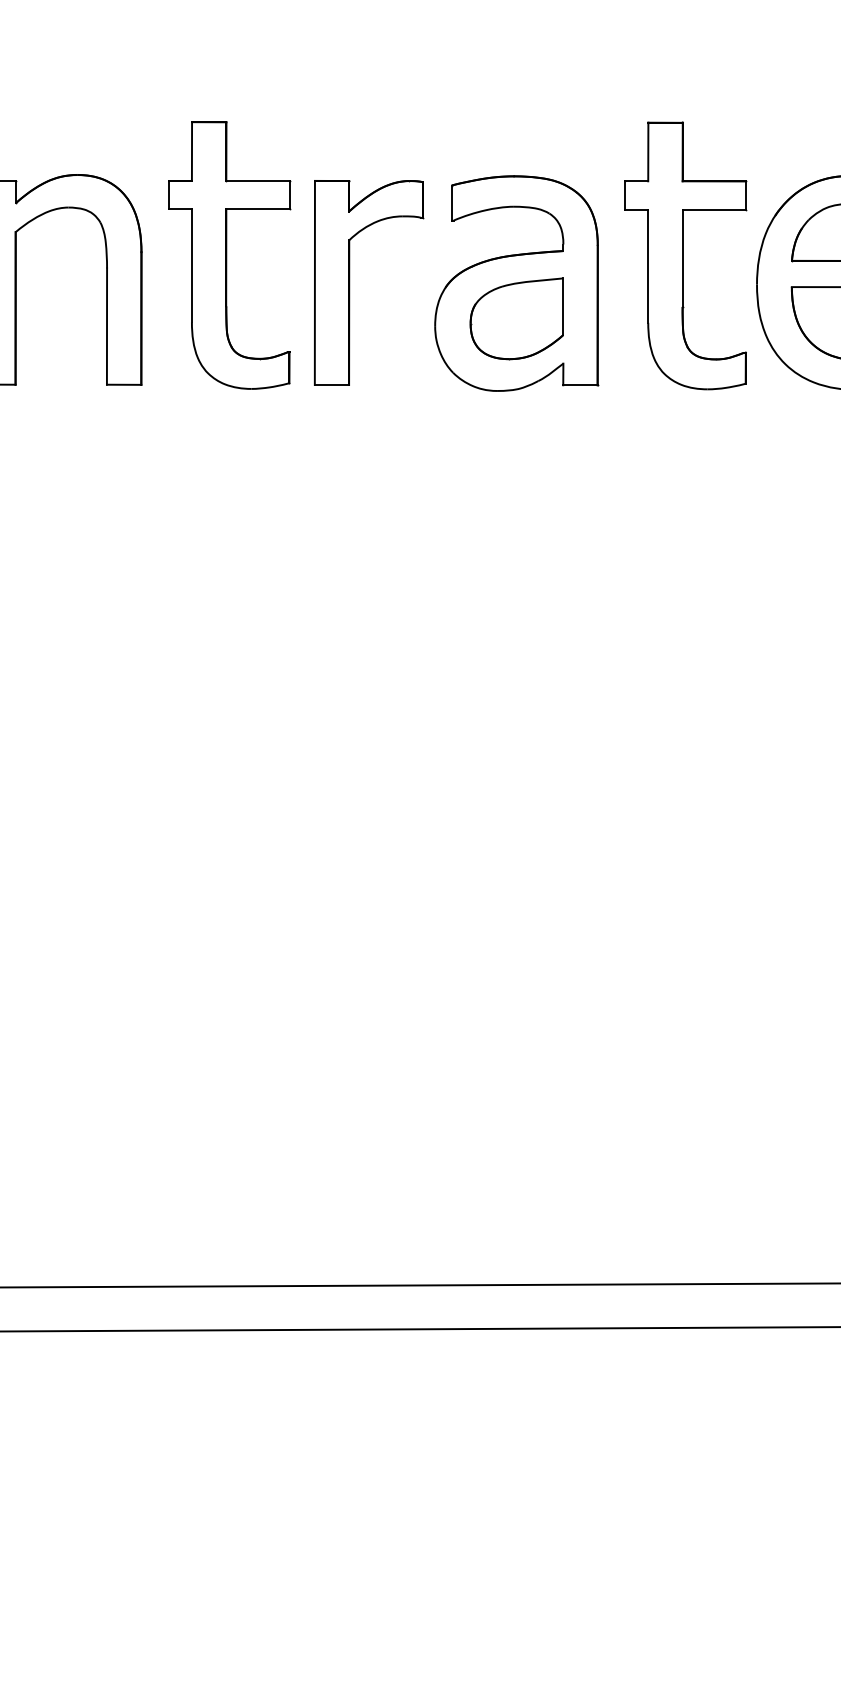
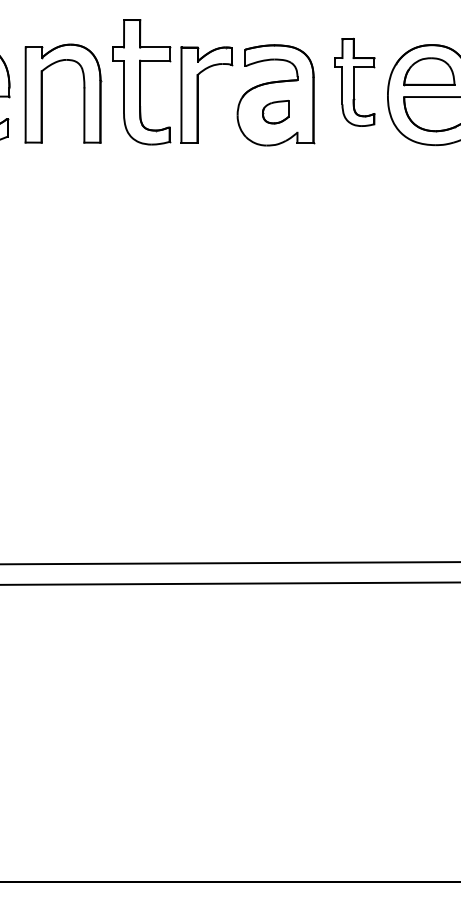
part: (685, 255) -> (354, 82), size x0.7
part: (516, 320) -> (275, 112), size x0.6

